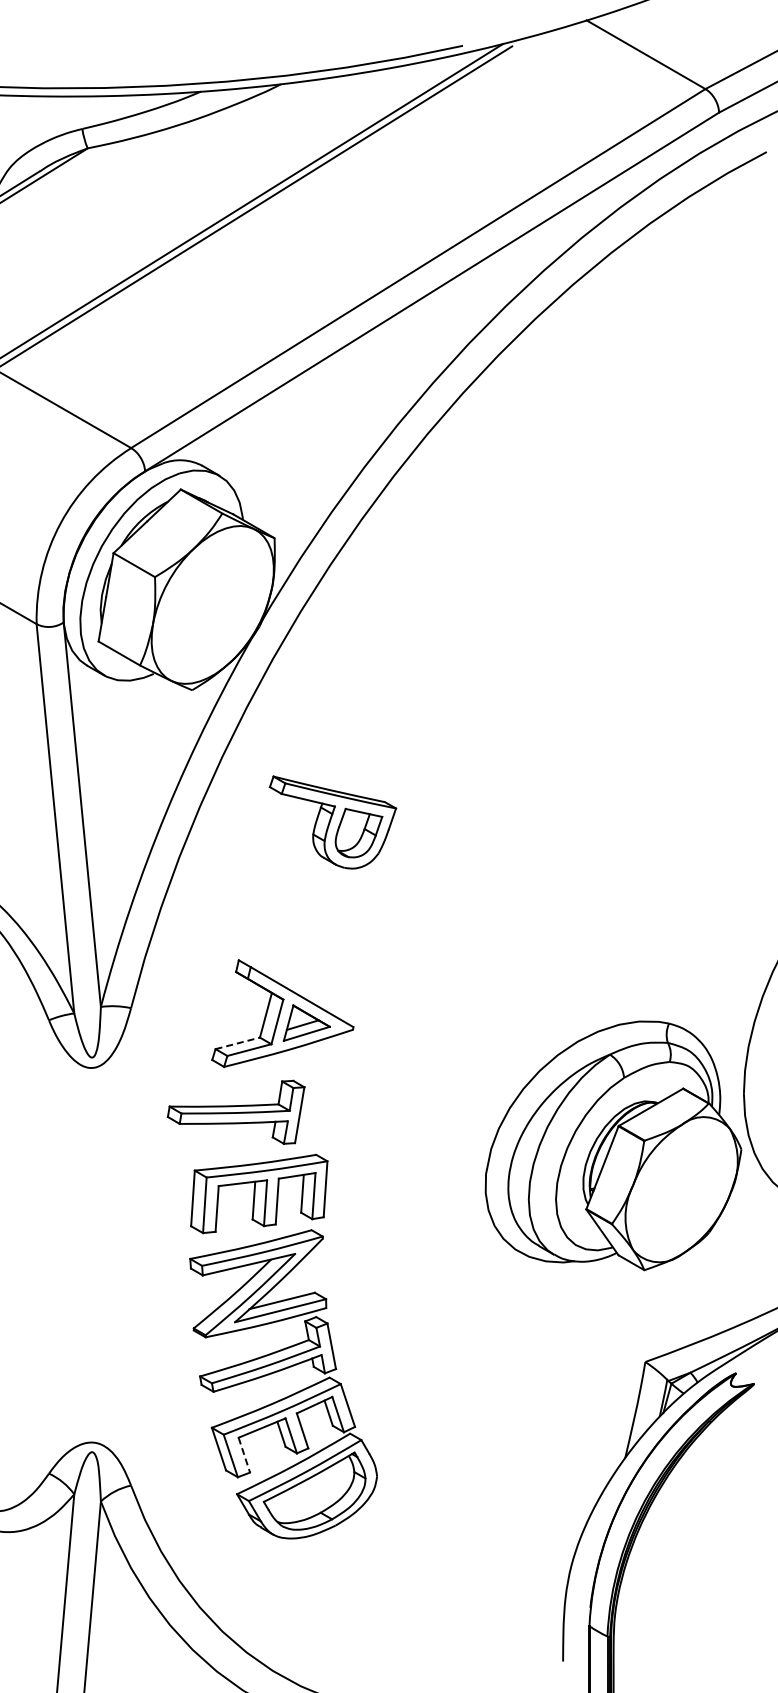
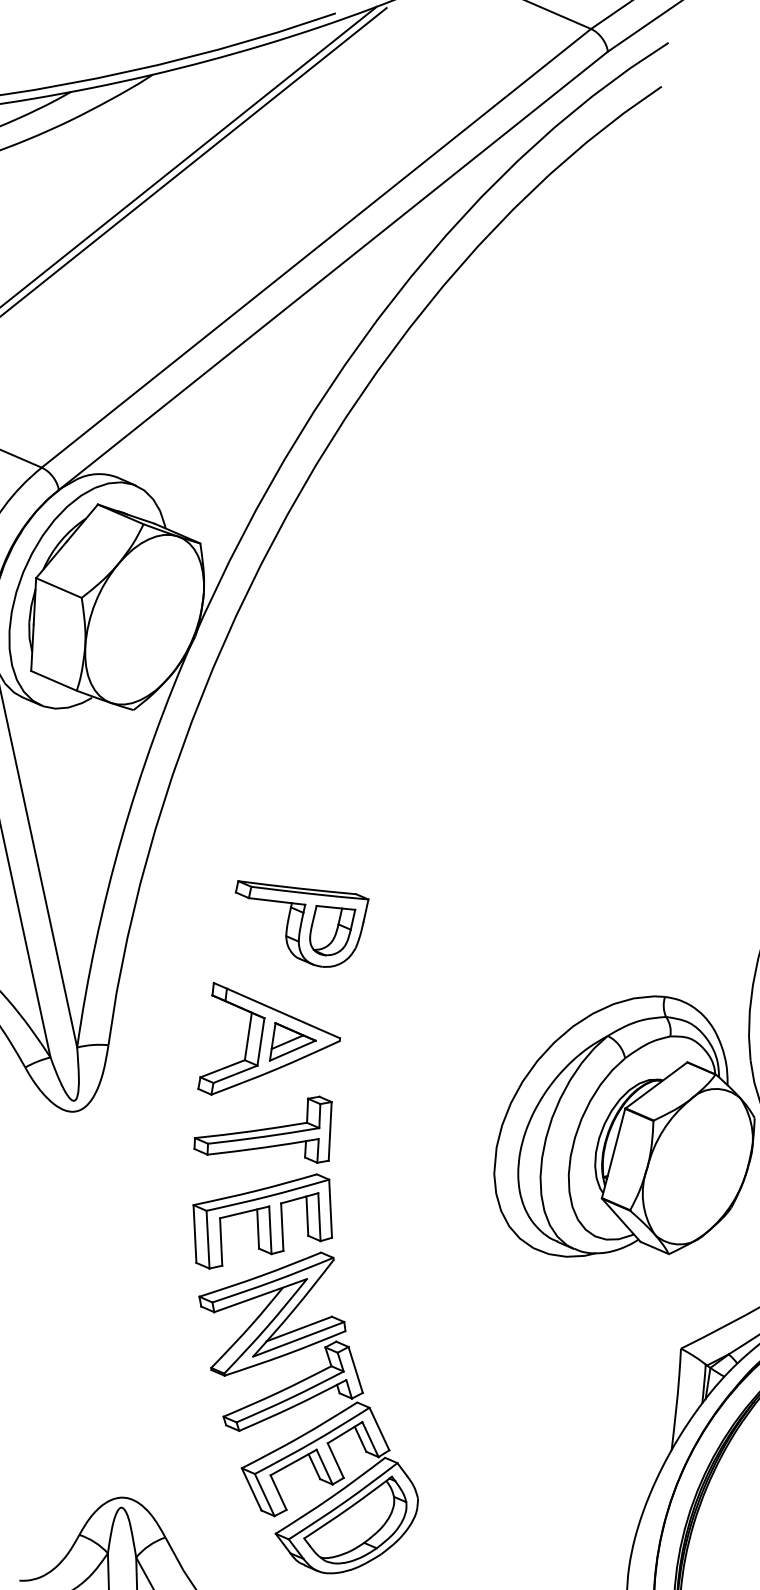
part: (332, 822) -> (304, 921), moved
line: (237, 1043) -> (222, 1068), dashed -> solid
part: (235, 1111) -> (263, 1135), moved
line: (244, 1455) -> (278, 1492), dashed -> solid

